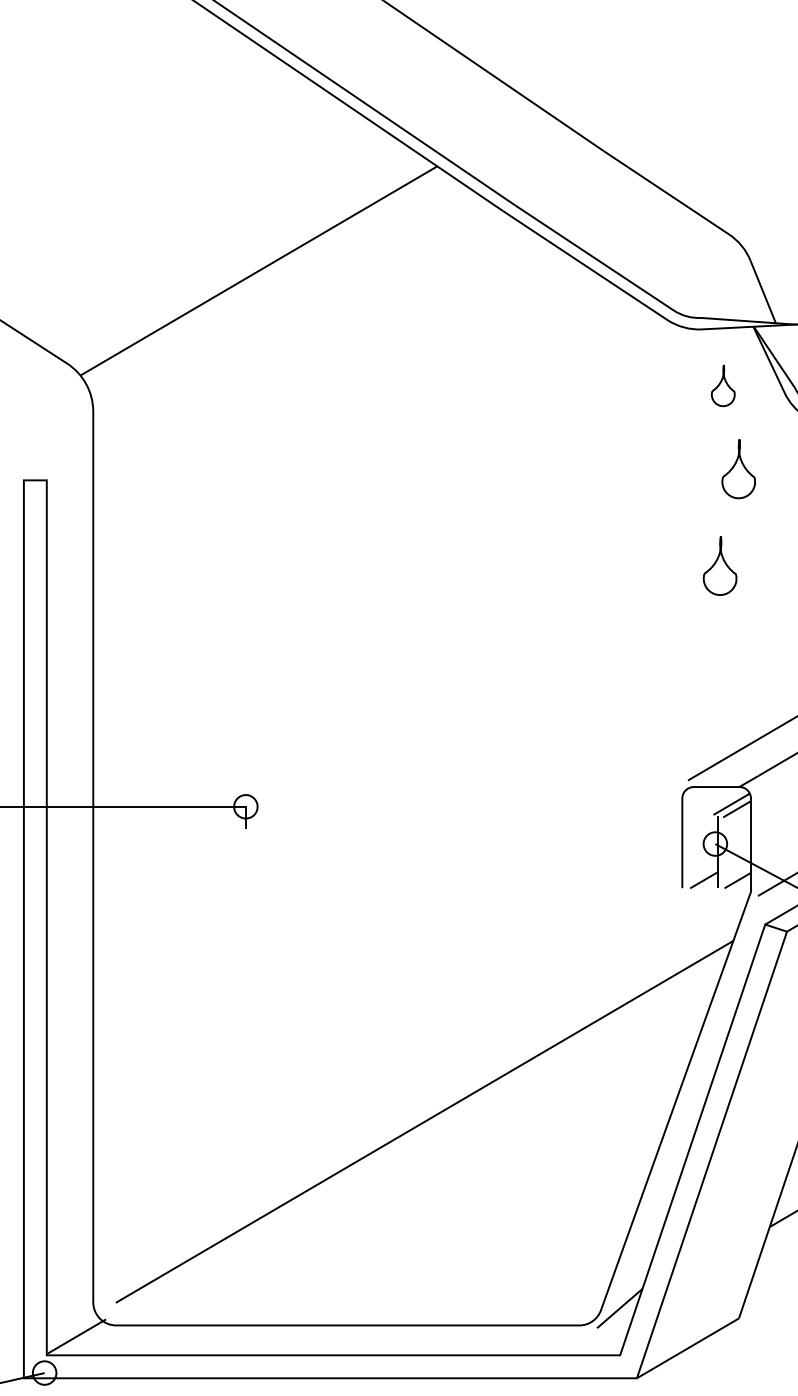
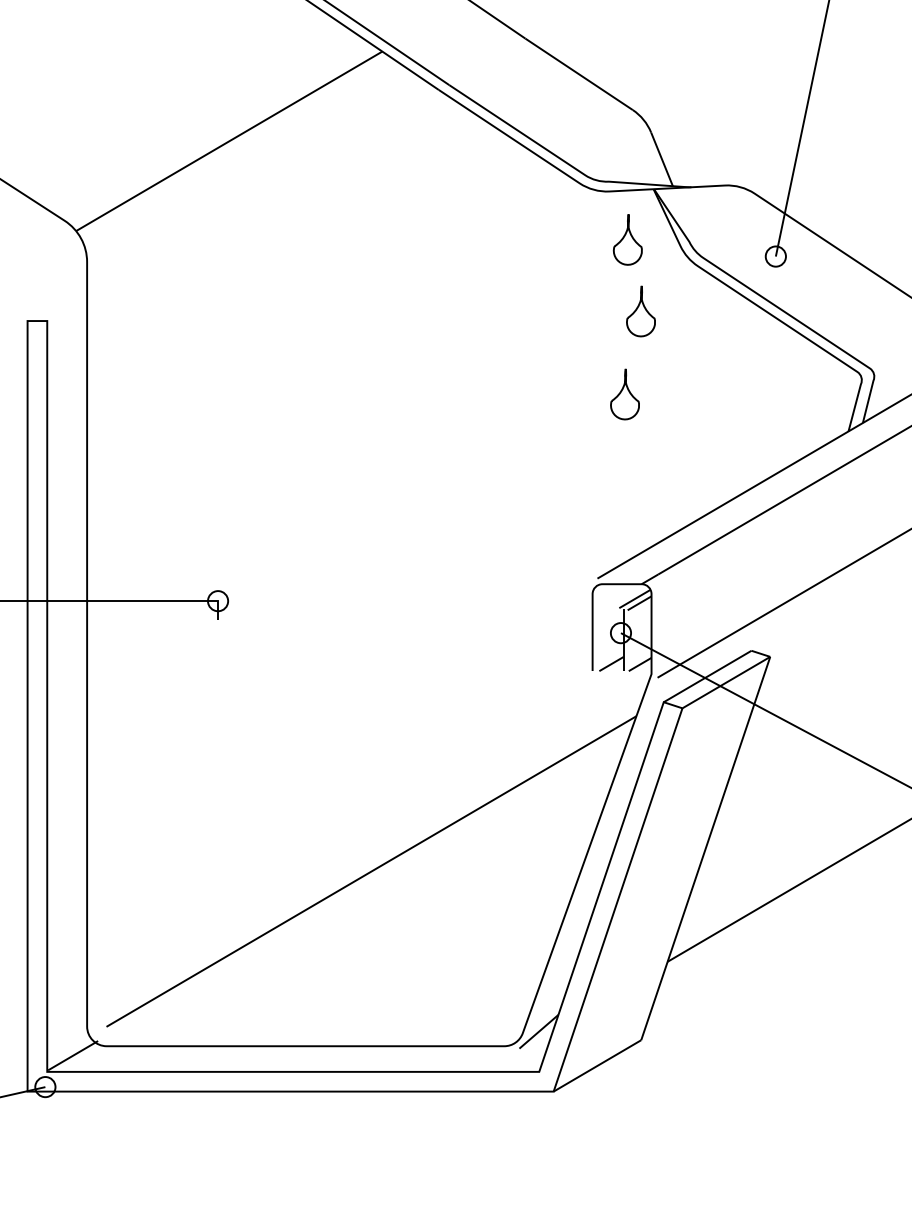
part: (722, 385) -> (627, 239), size x1.43

